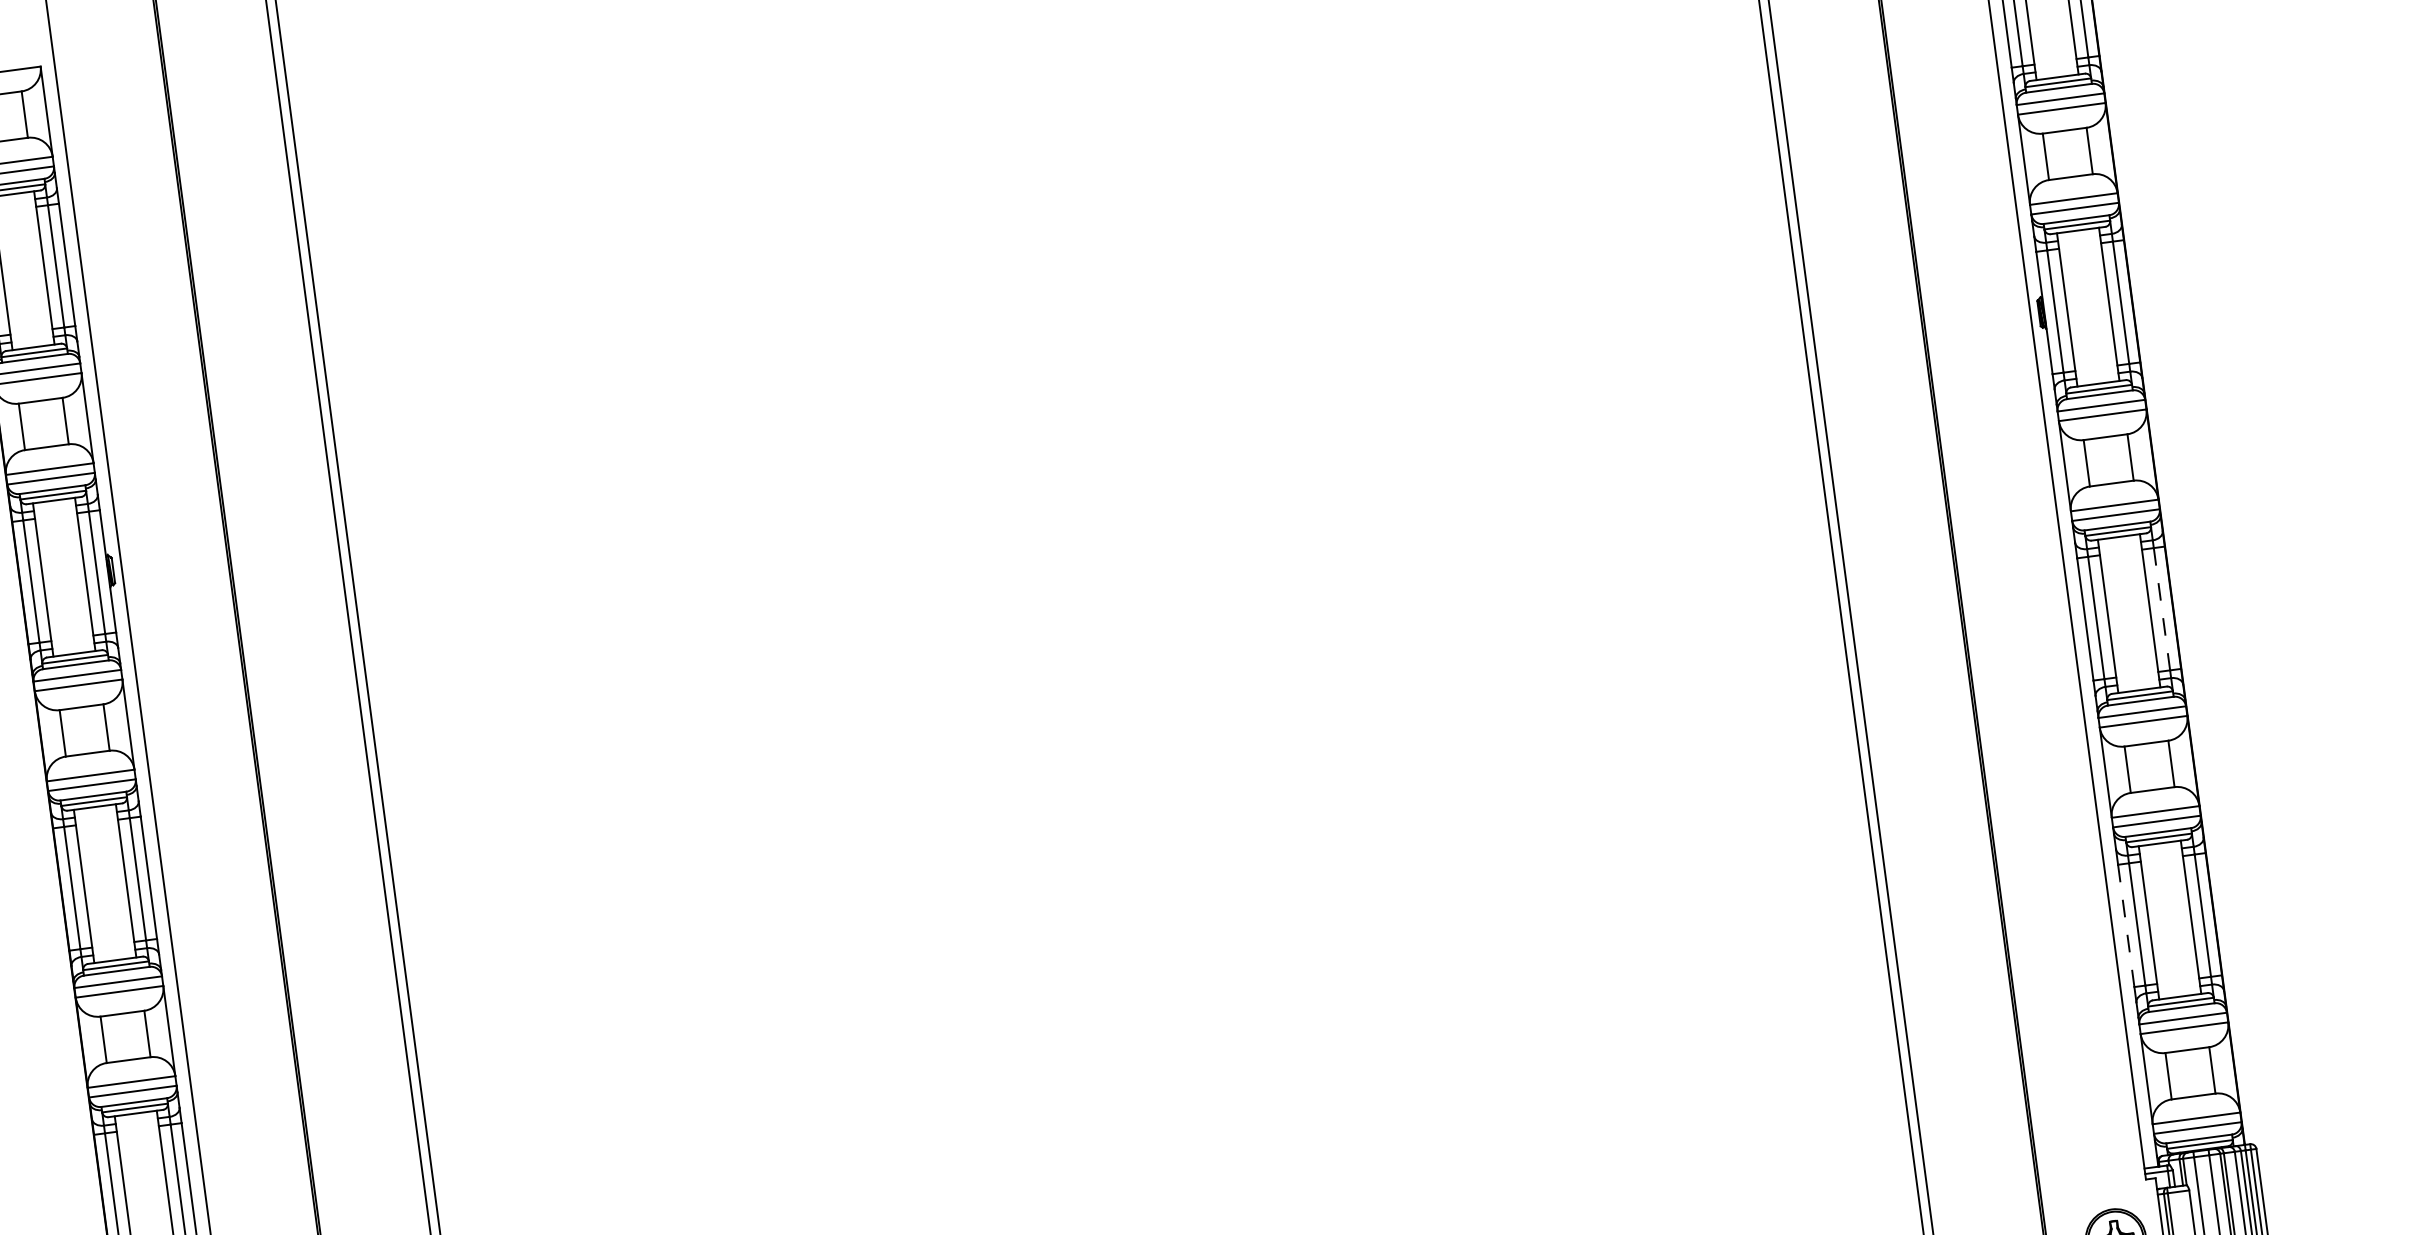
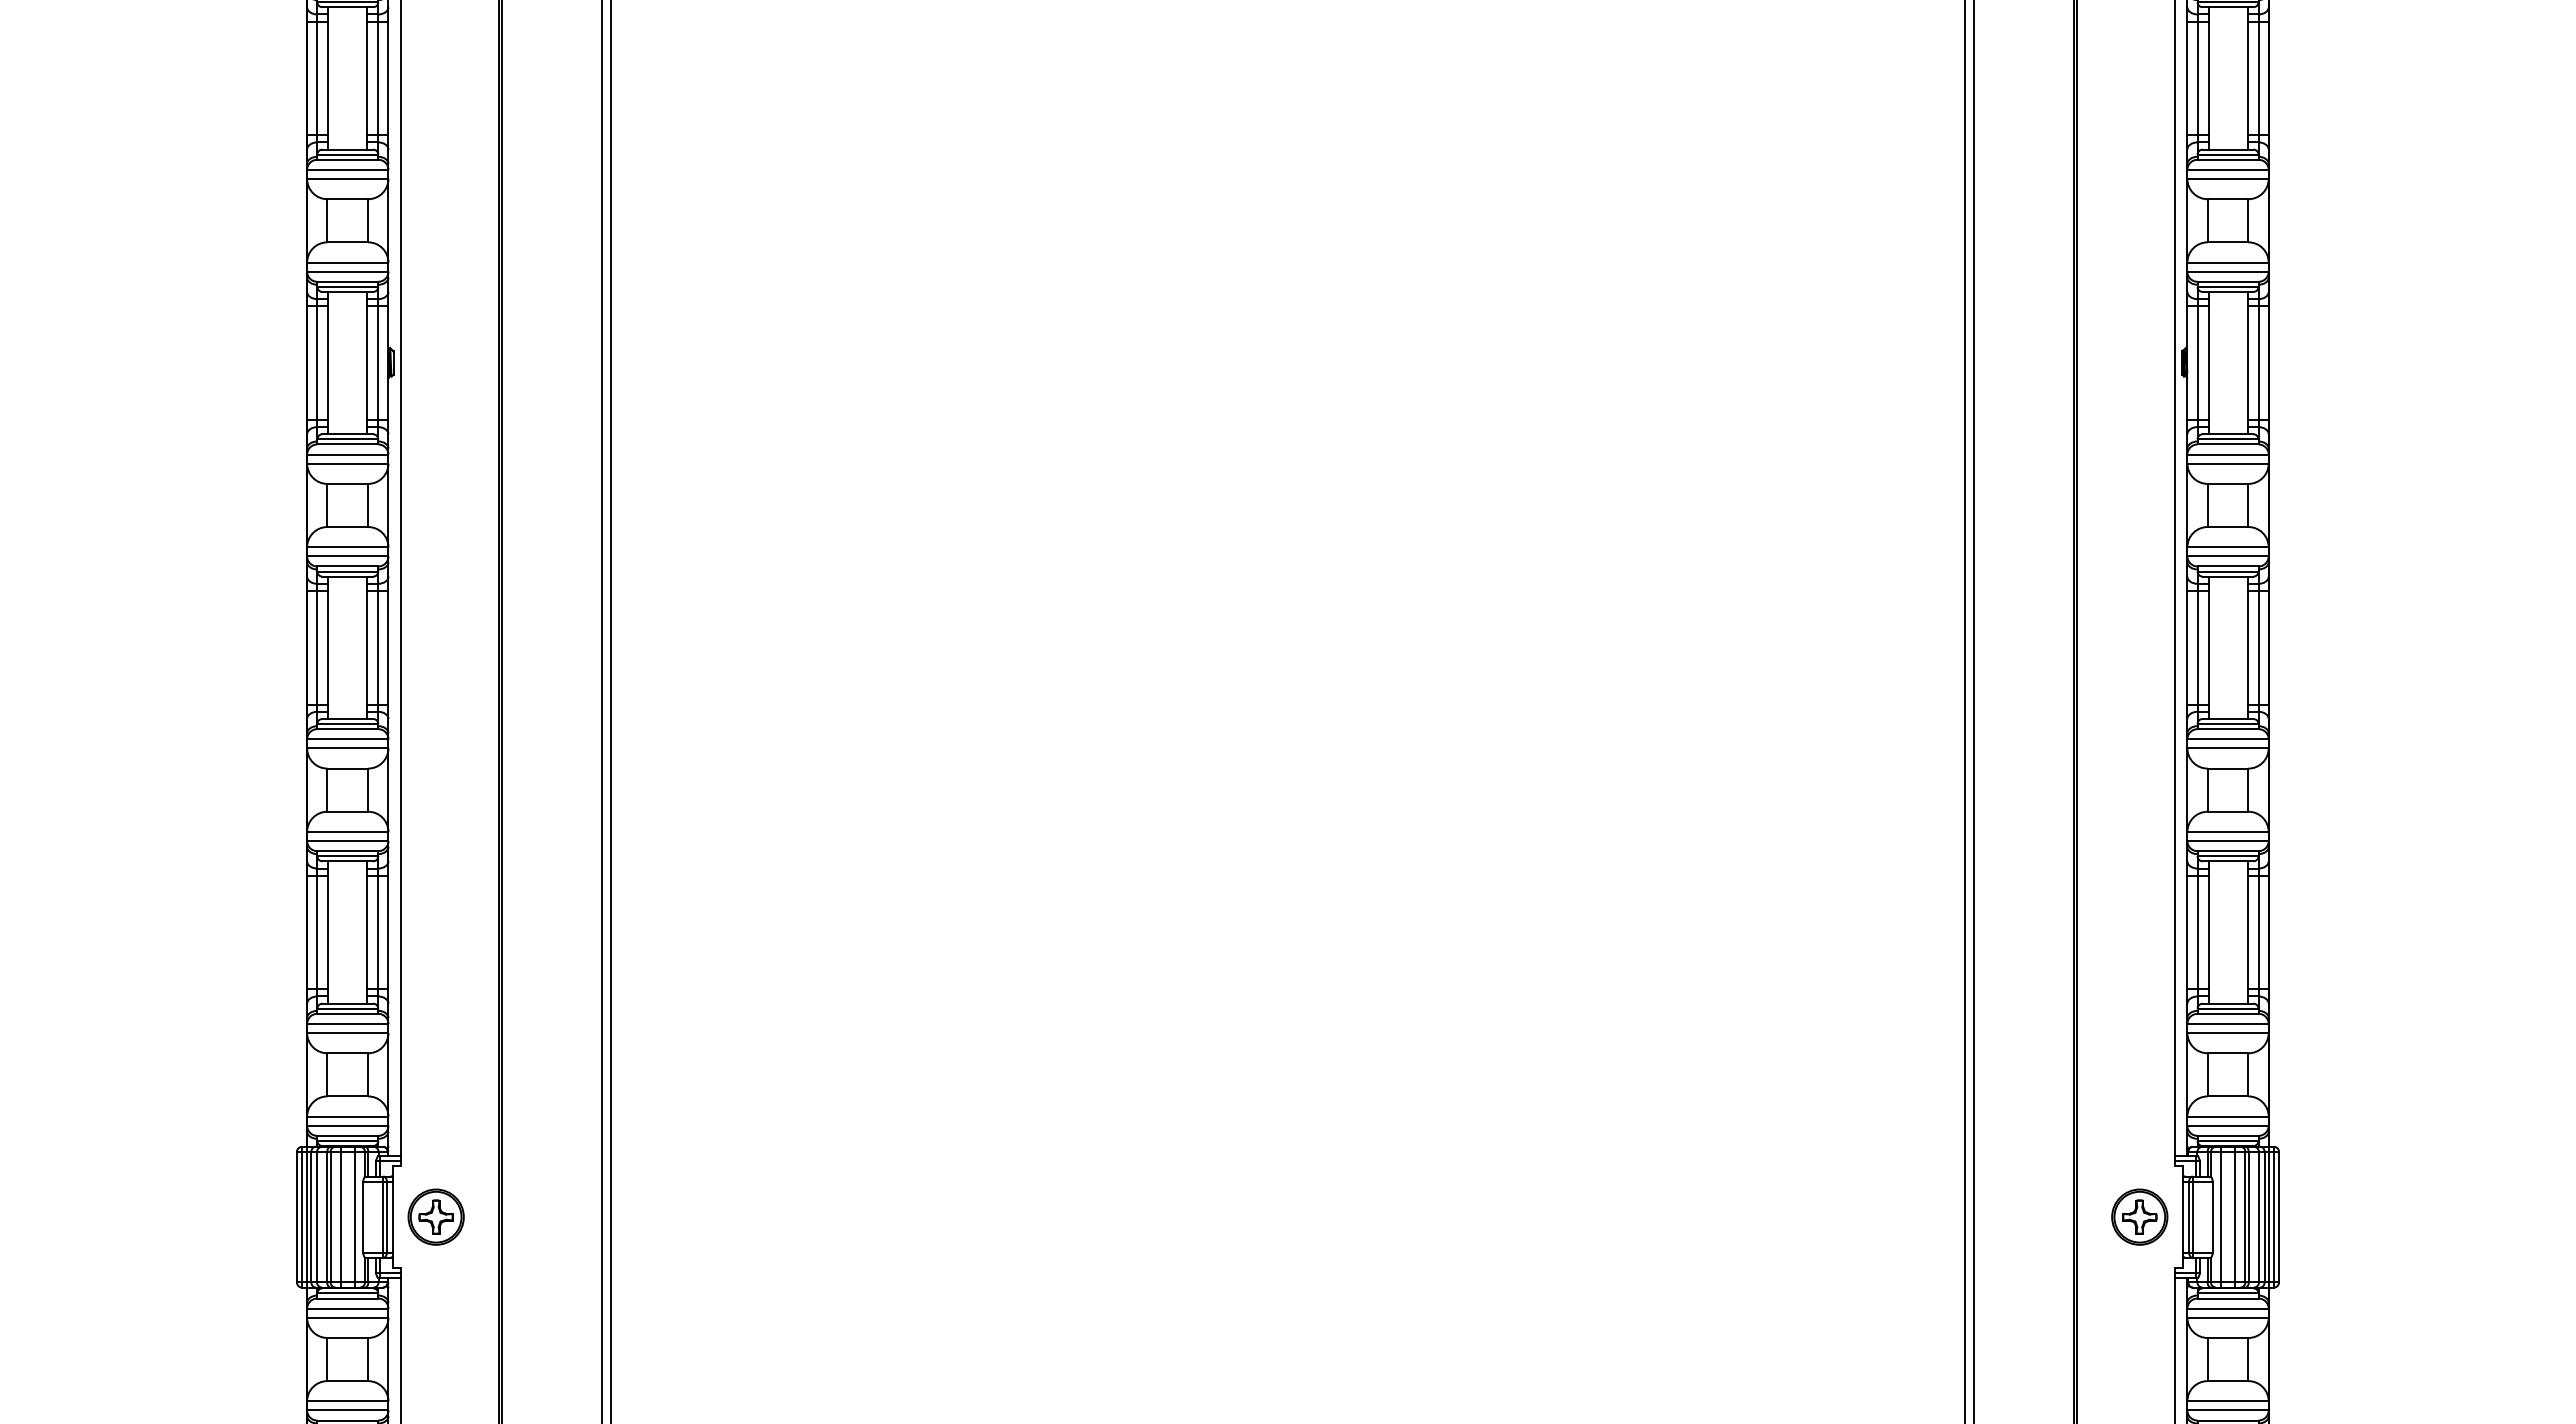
line: (2161, 608) -> (2258, 647), dashed -> solid
line: (2126, 925) -> (2187, 932), dashed -> solid

